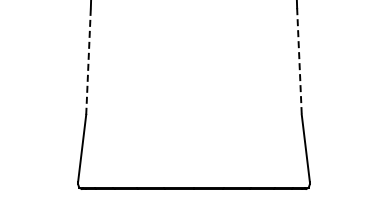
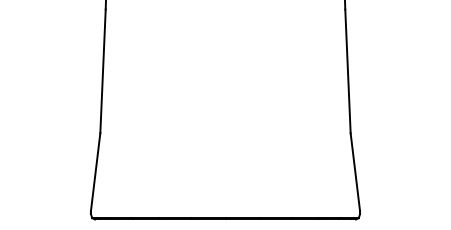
line: (88, 61) -> (102, 71), dashed -> solid
line: (299, 61) -> (348, 71), dashed -> solid

